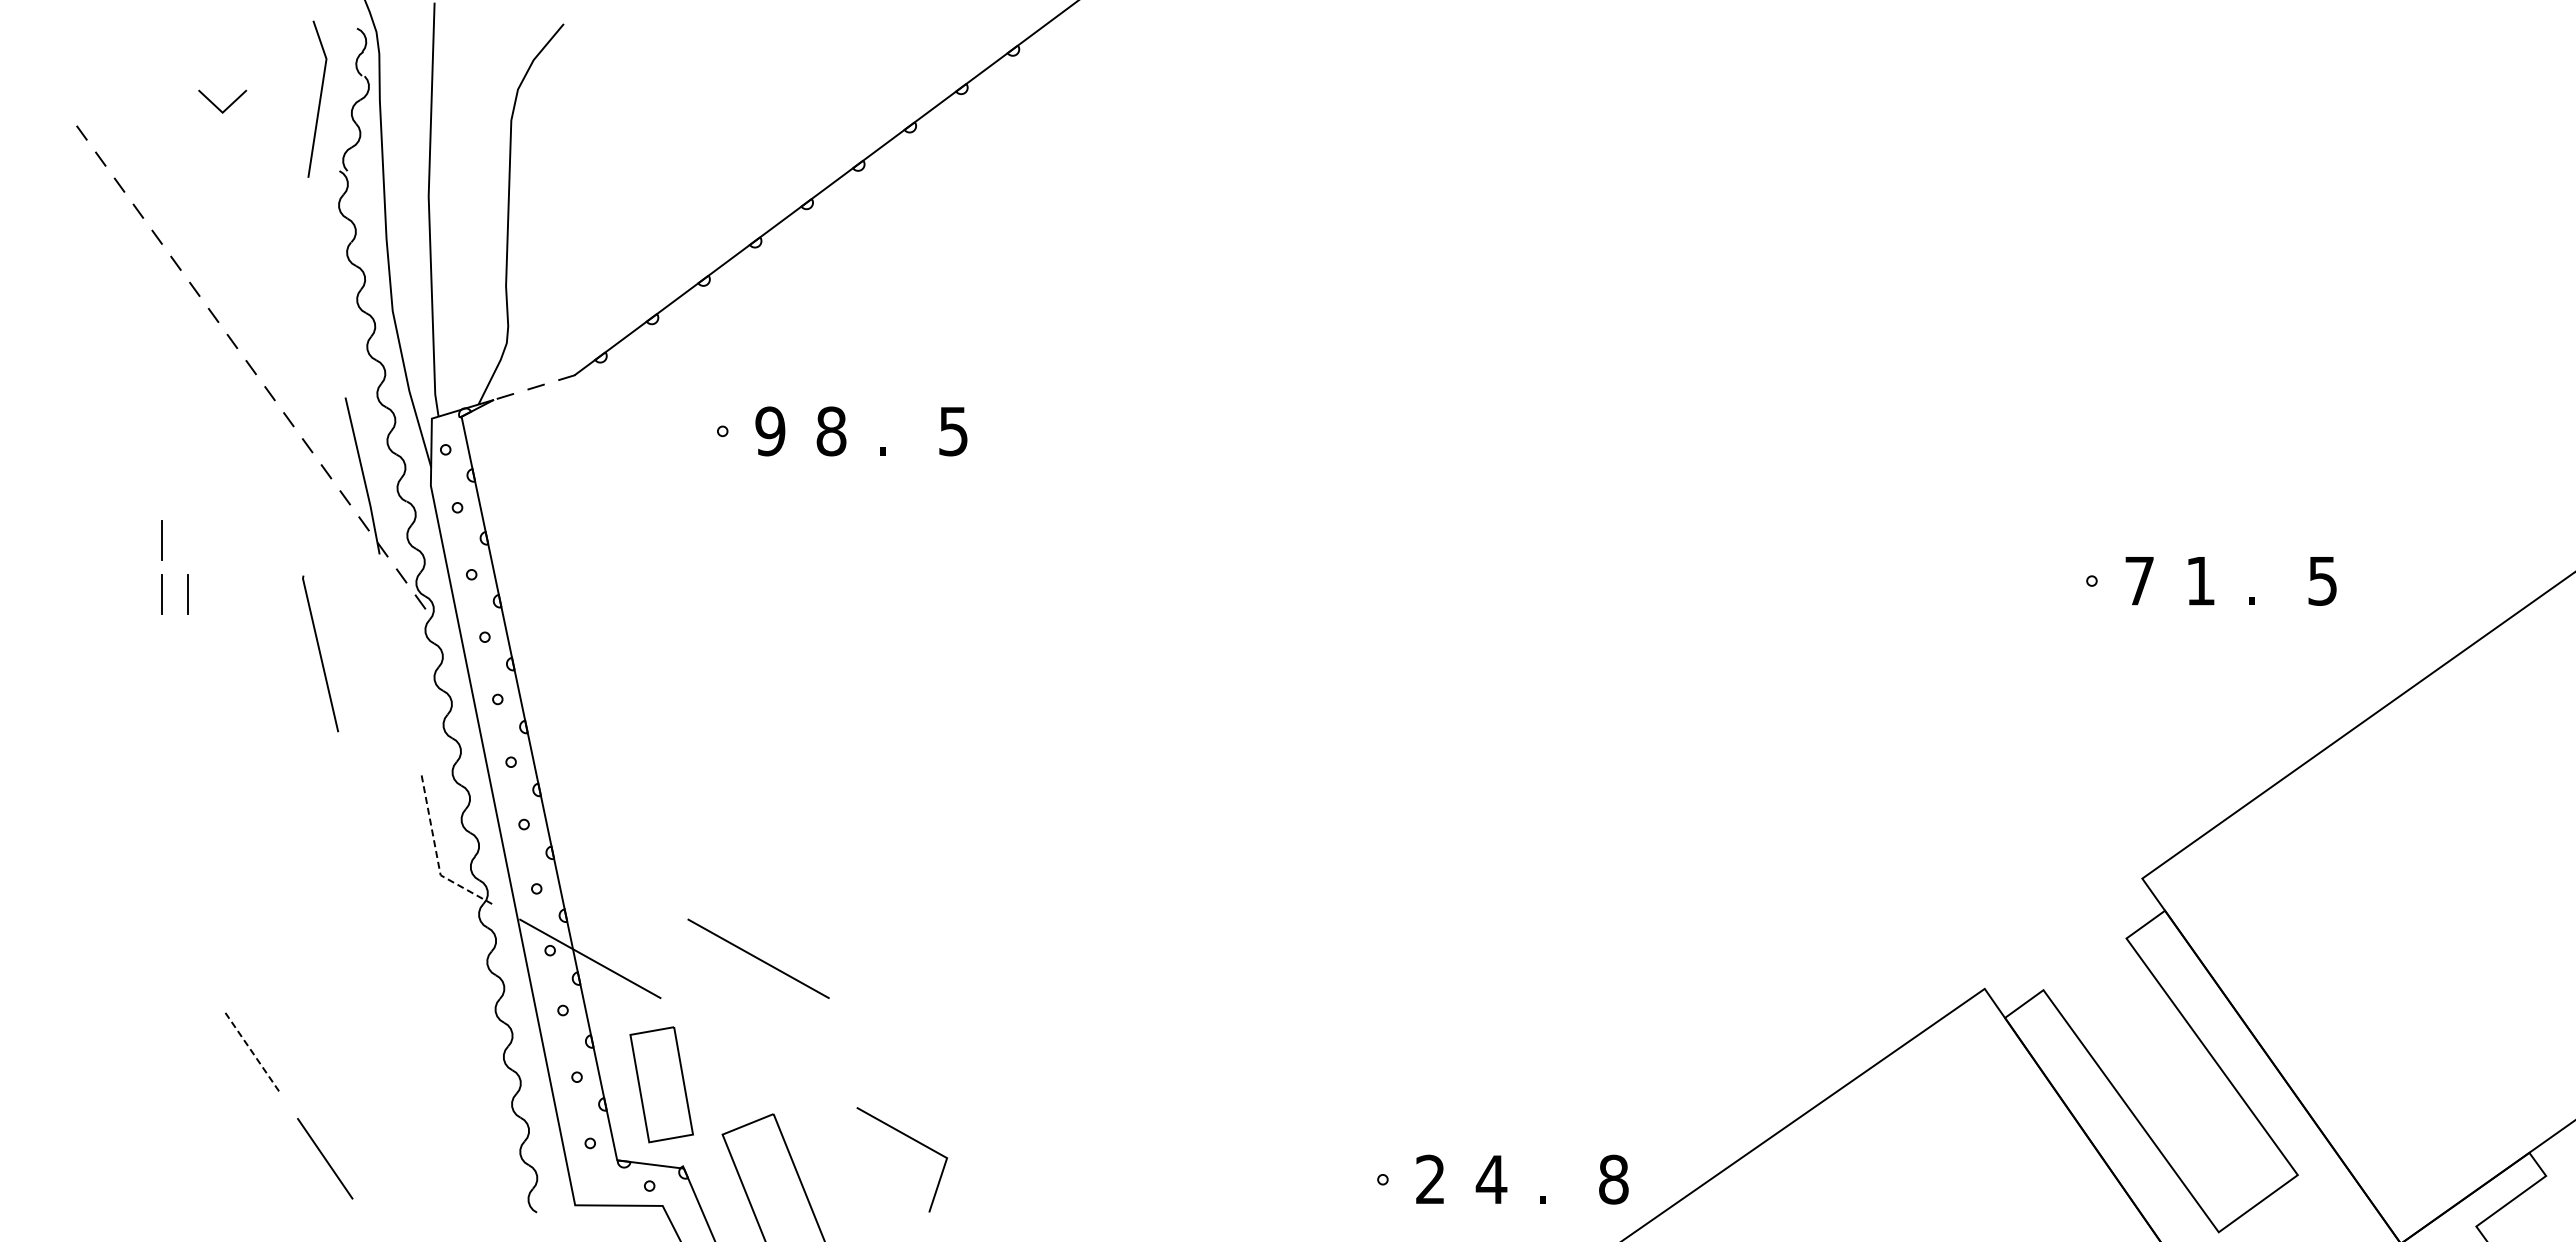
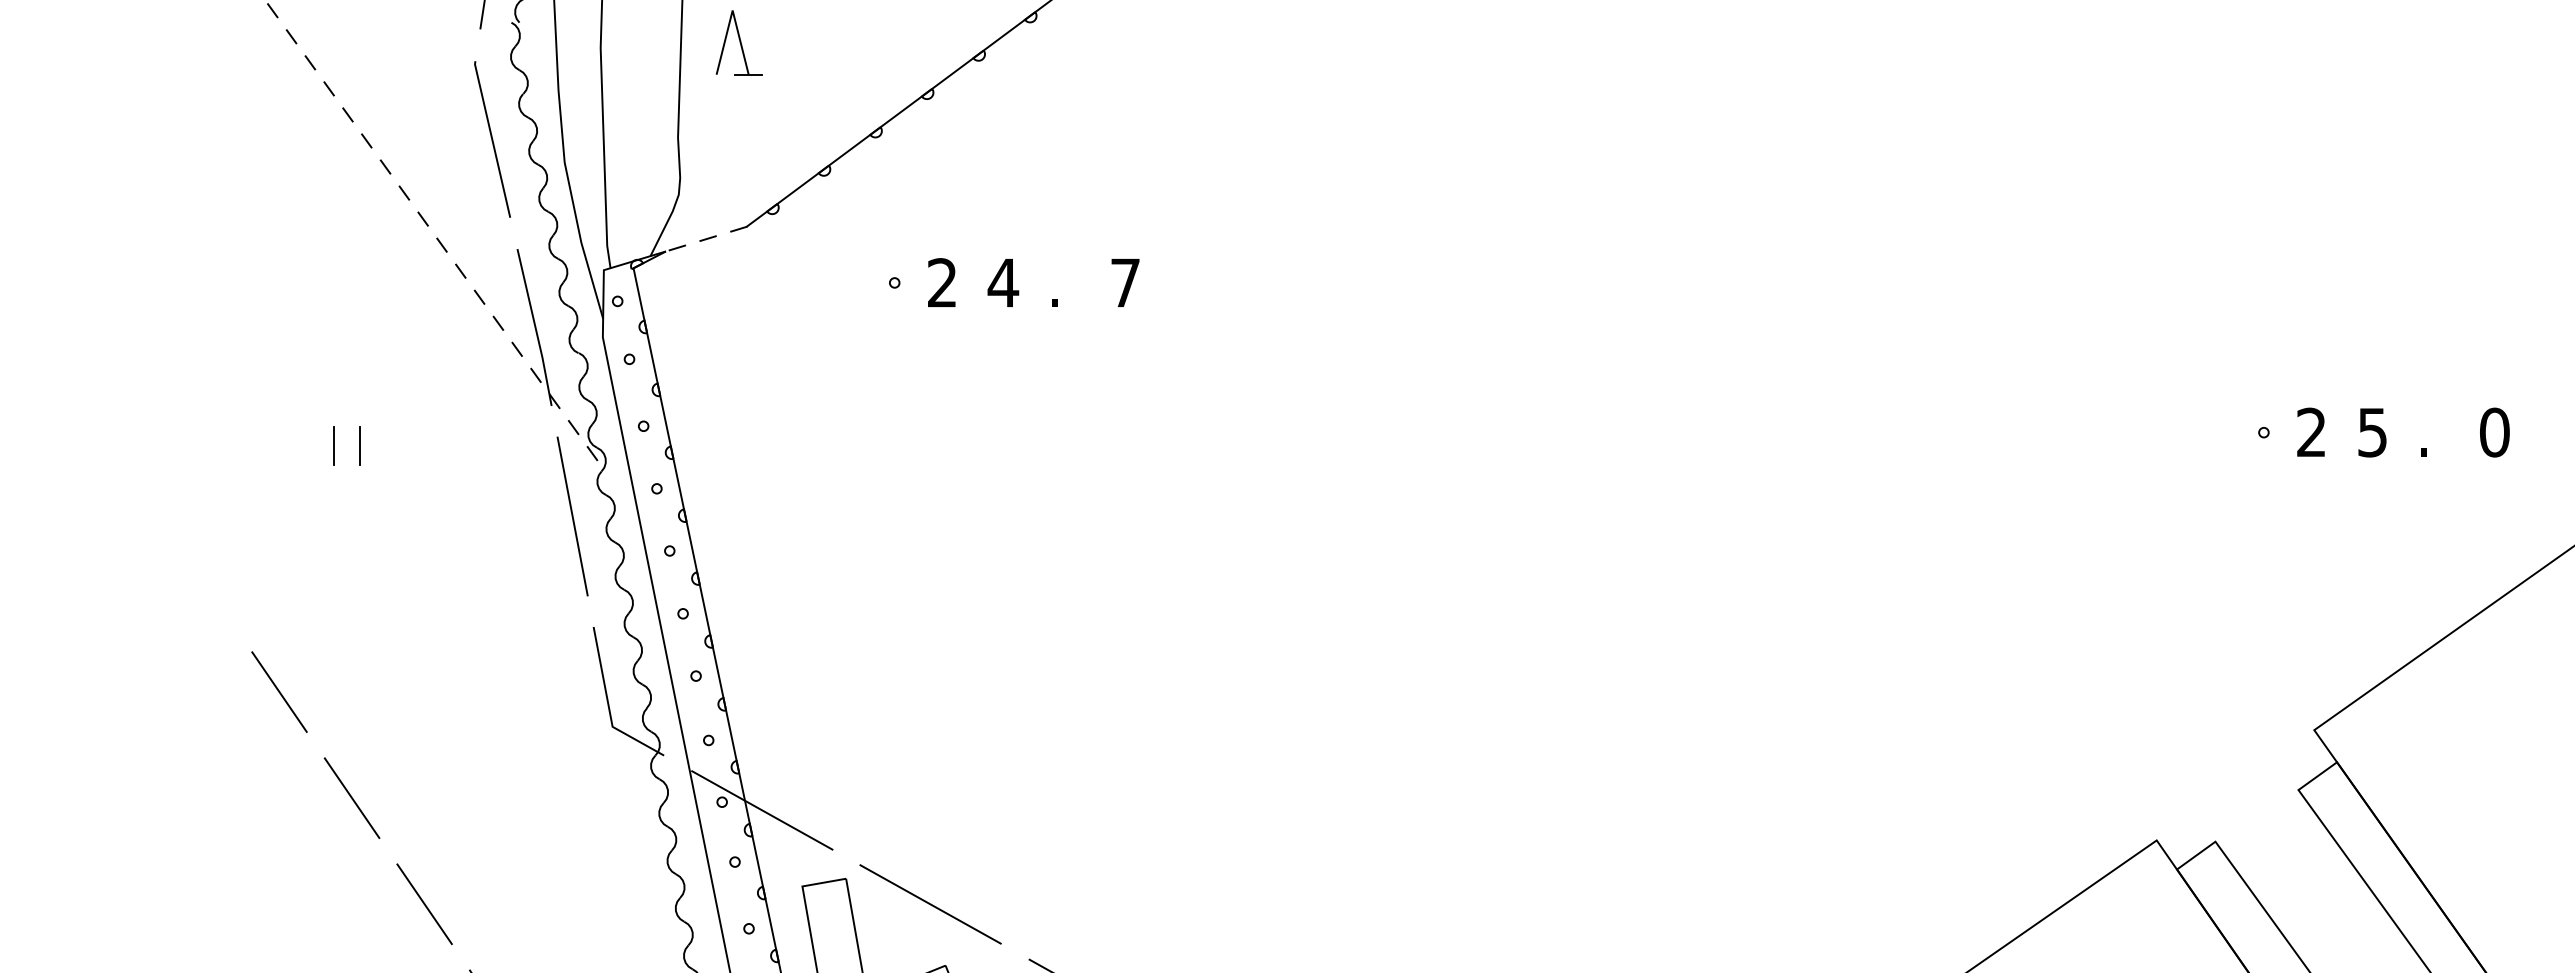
part: (566, 190) -> (738, 42), added
text: (770, 431) -> (942, 283), 9 -> 2
text: (831, 431) -> (1003, 283), 8 -> 4
text: (953, 431) -> (1125, 283), 5 -> 7
line: (161, 540) -> (333, 392), removed
text: (2139, 580) -> (2311, 432), 7 -> 2
text: (2322, 580) -> (2494, 432), 5 -> 0
text: (2200, 581) -> (2372, 433), 1 -> 5
line: (320, 653) -> (492, 139), moved
line: (400, 664) -> (572, 516), added
line: (107, 840) -> (279, 692), added
line: (436, 854) -> (608, 706), dashed -> solid
line: (179, 946) -> (351, 798), added
line: (758, 958) -> (930, 904), moved
line: (252, 1053) -> (424, 905), dashed -> solid

